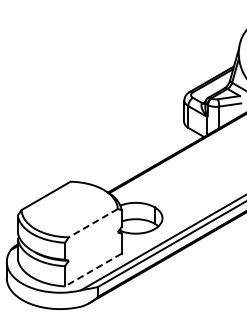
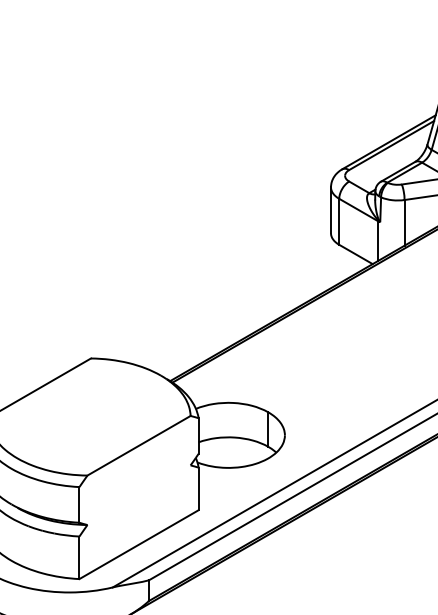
line: (92, 223) -> (137, 446), dashed -> solid
line: (93, 270) -> (139, 545), dashed -> solid

